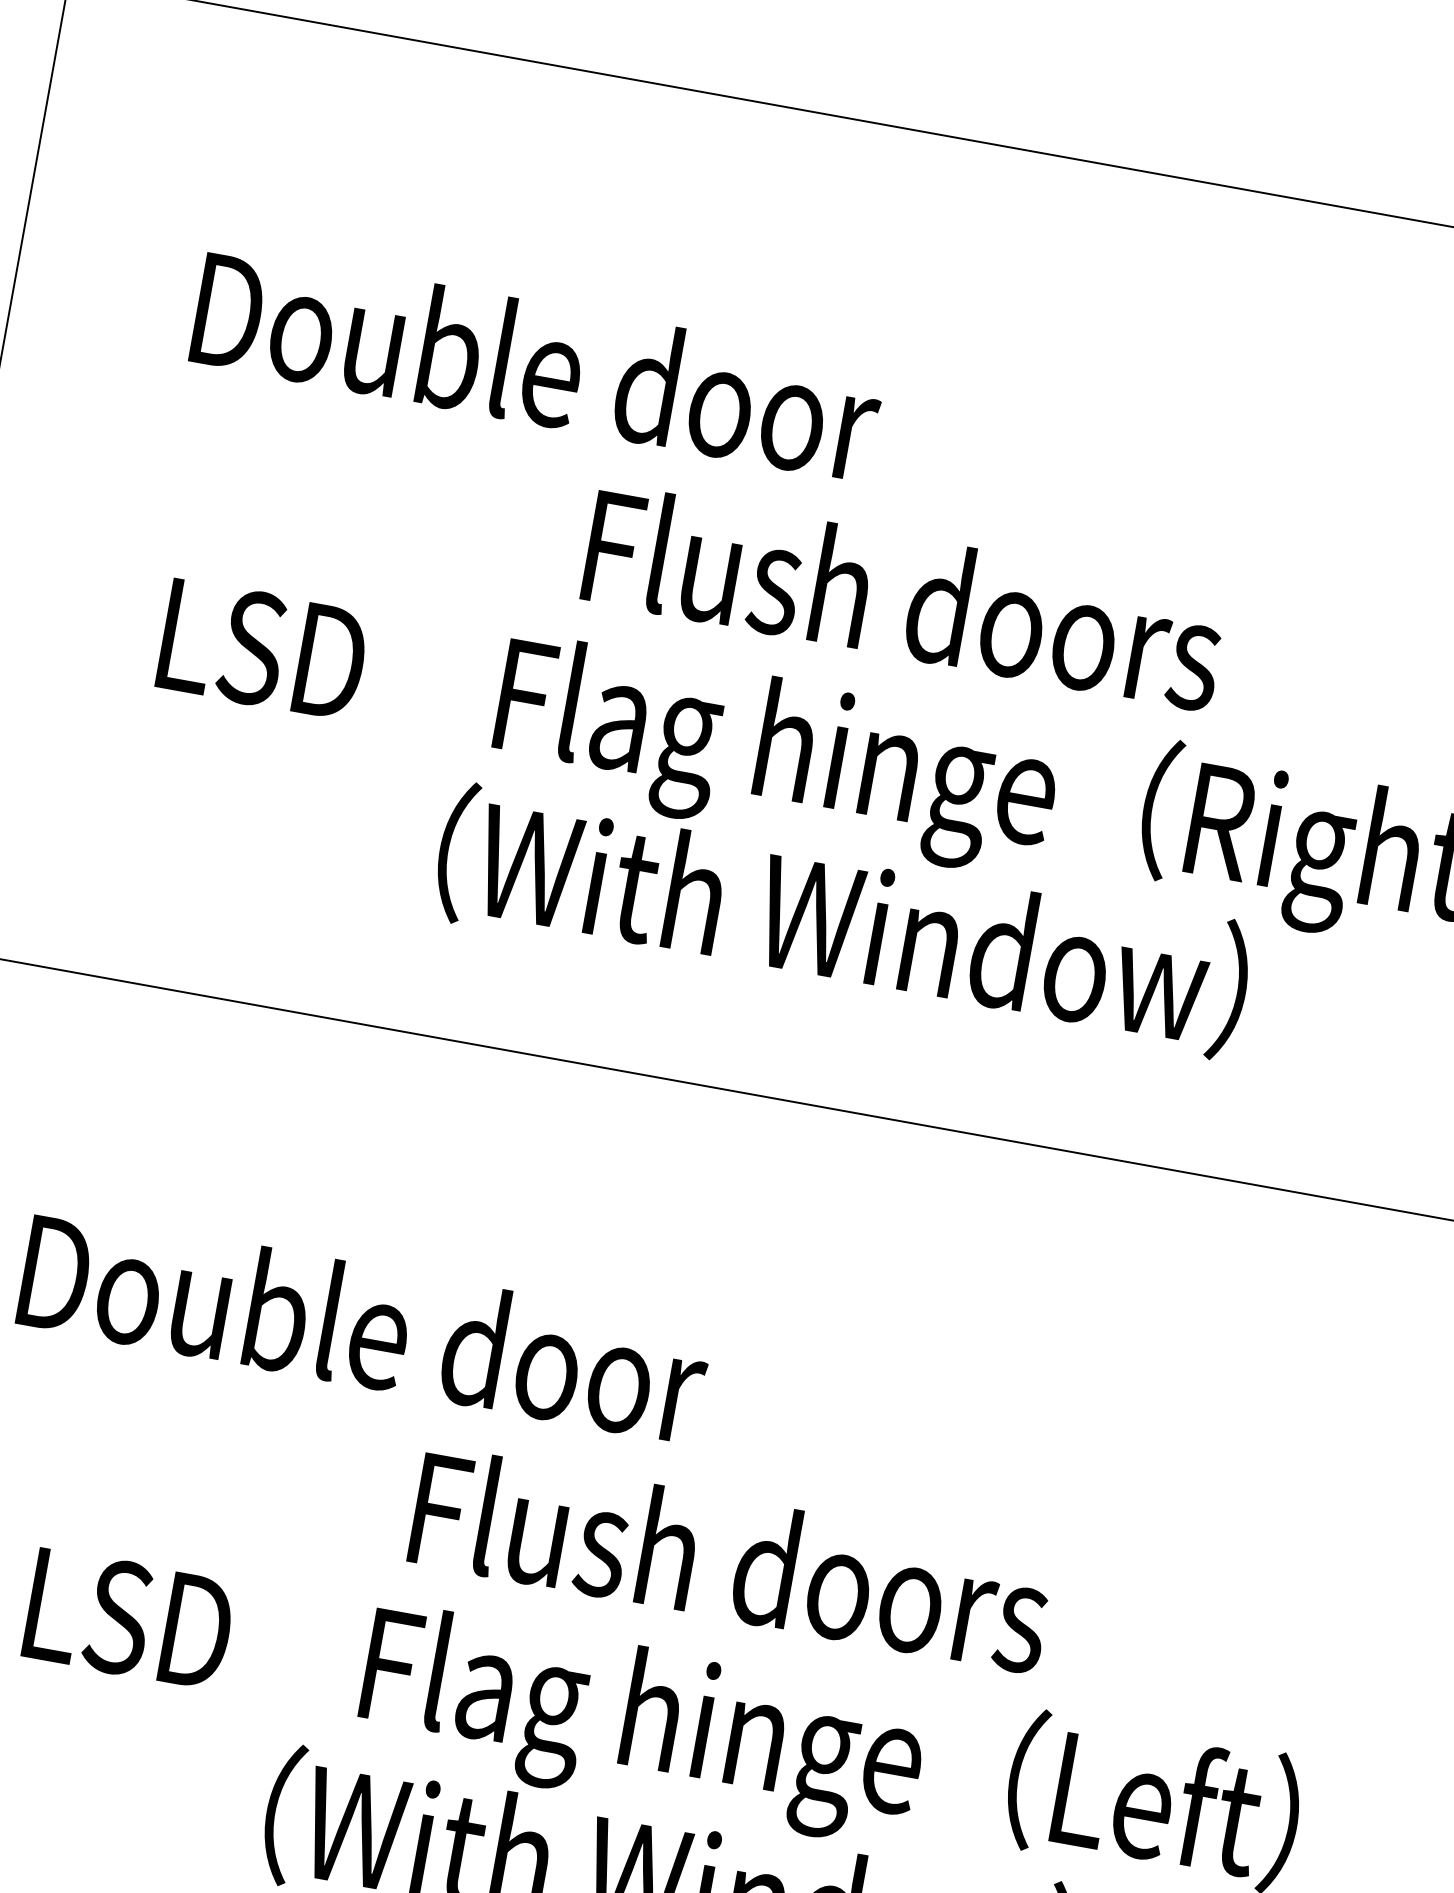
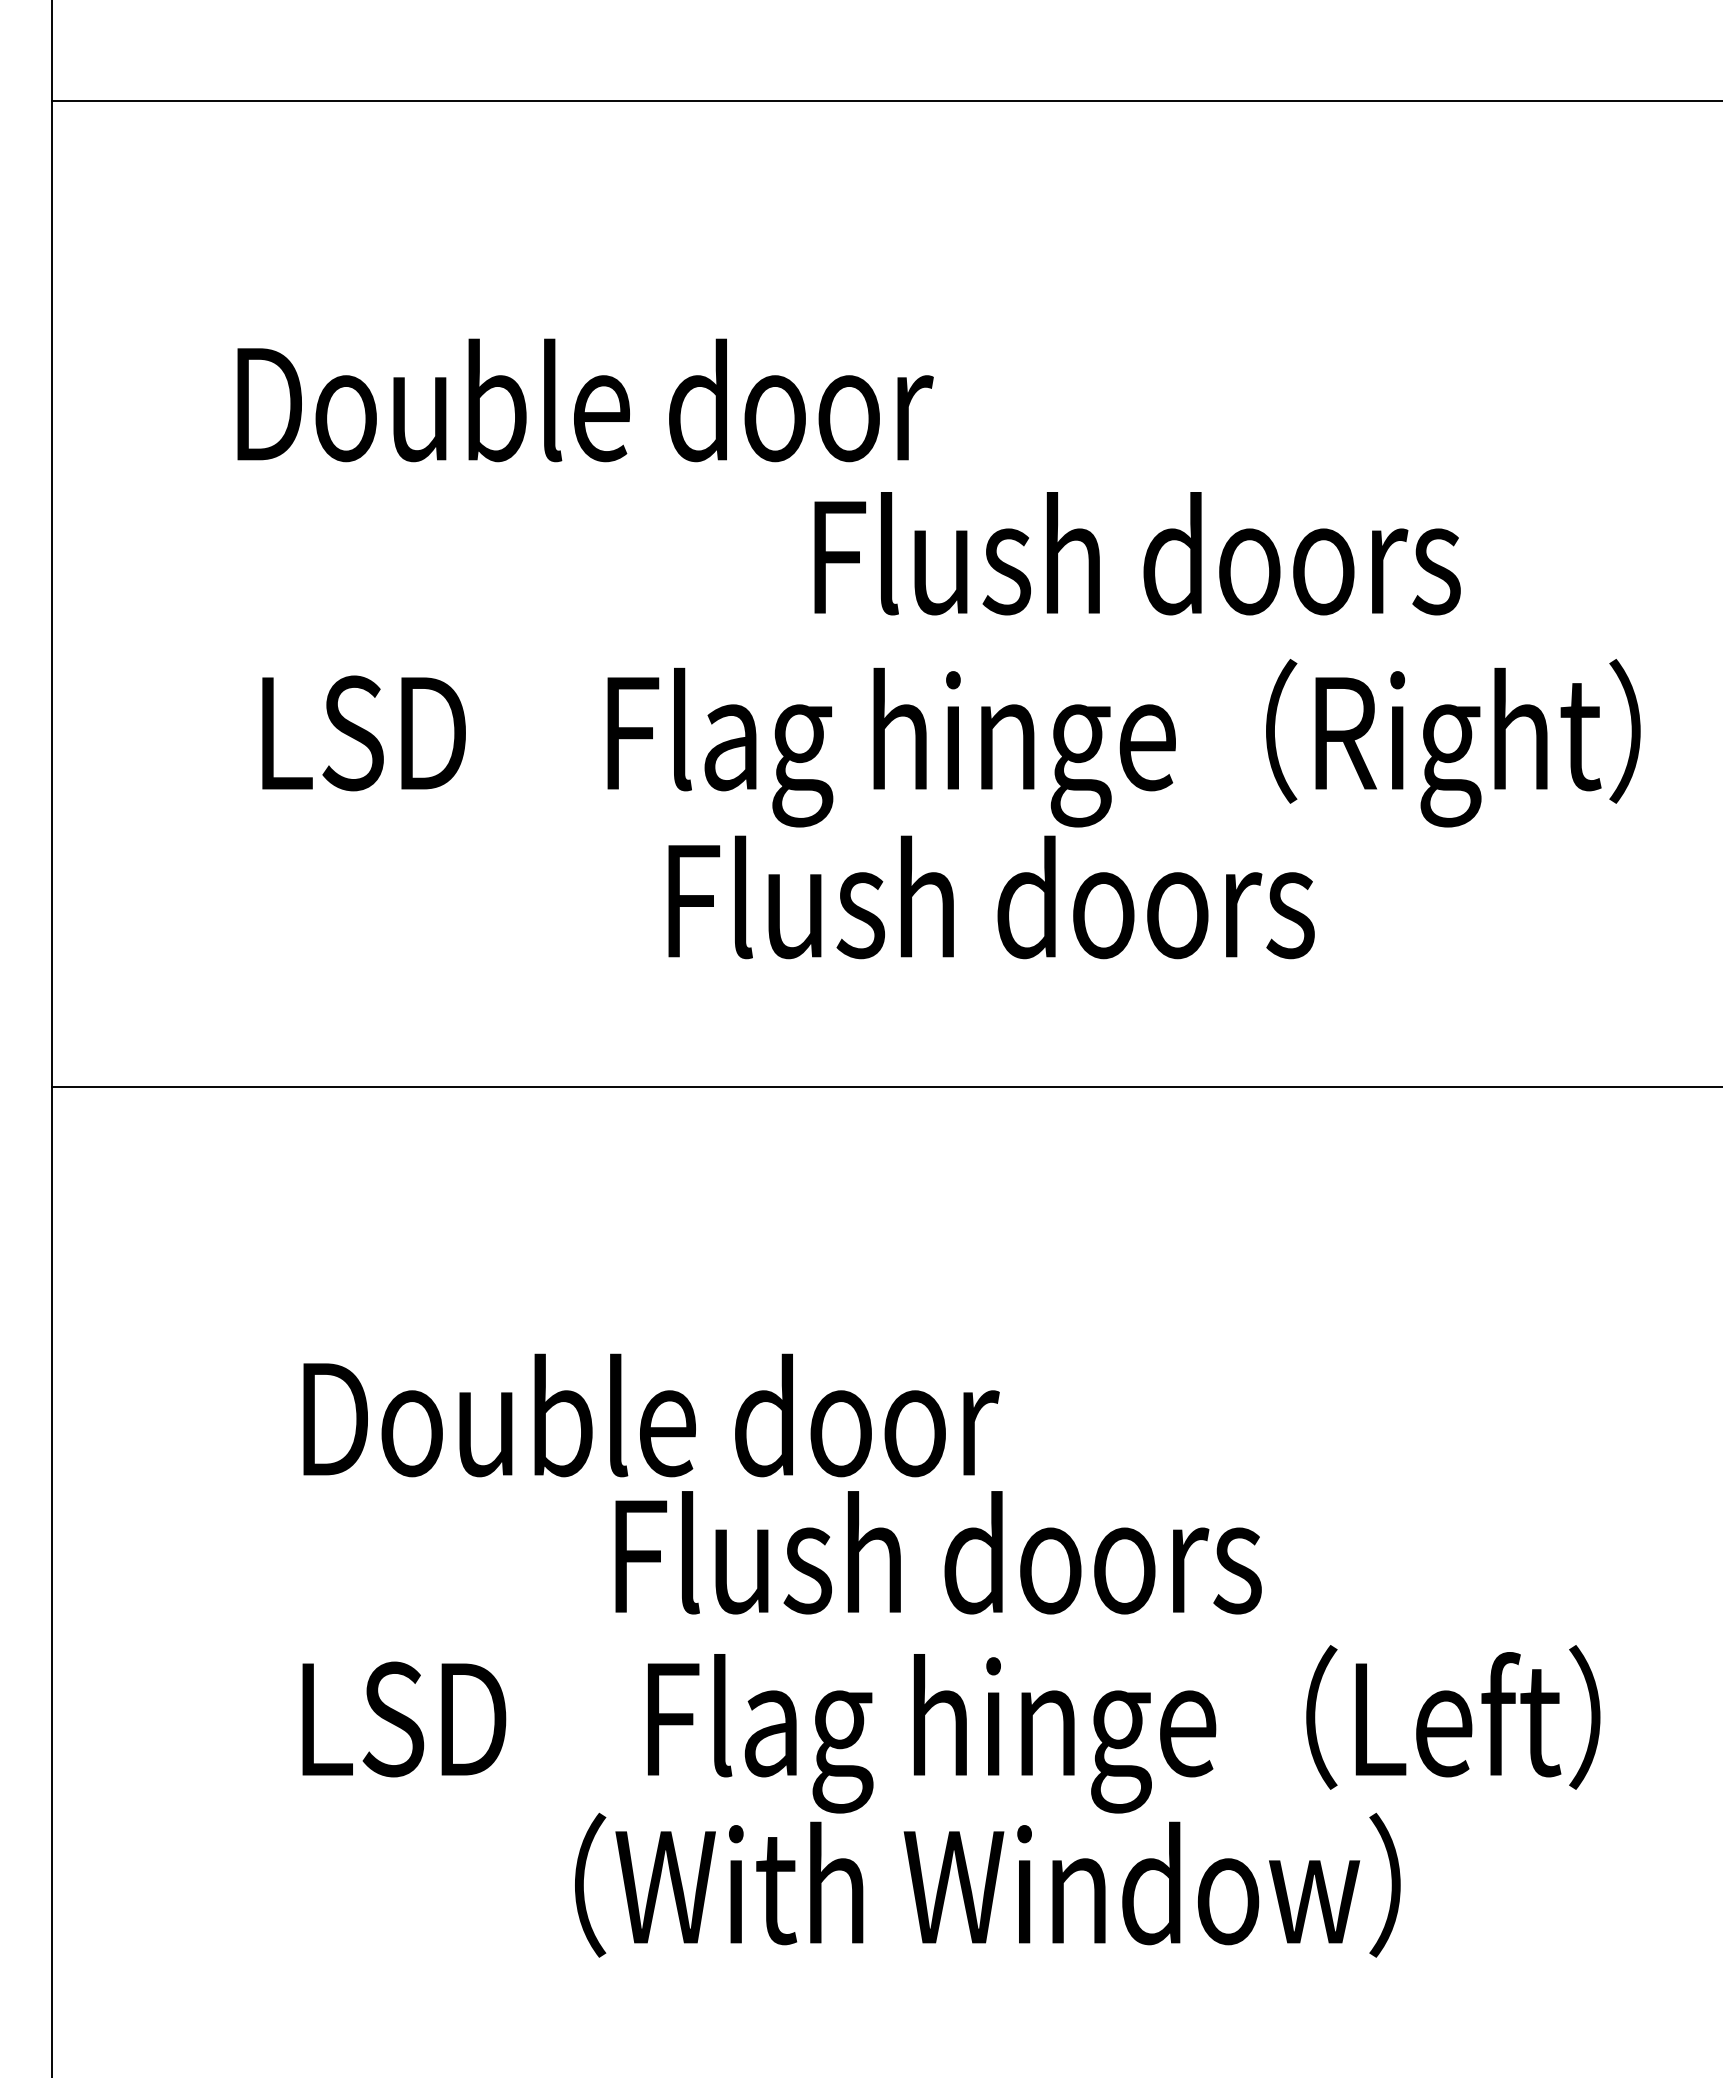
text: (904, 597) -> (1137, 553), moved
text: (842, 920) -> (987, 898), （With Window） -> Flush doors
text: (364, 1326) -> (651, 1415), moved
text: (731, 1559) -> (938, 1552), moved

